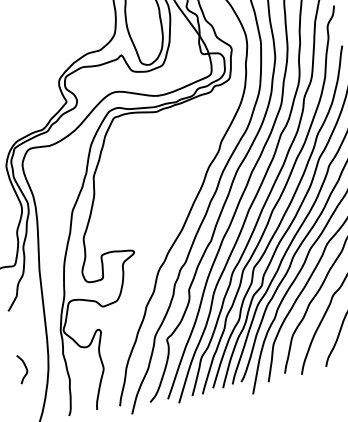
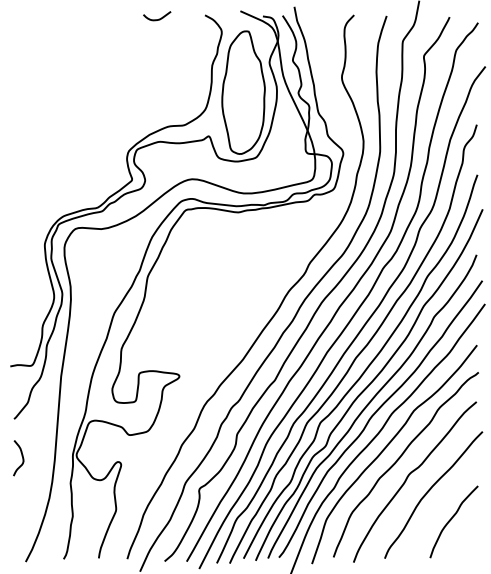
curve: (24, 367) -> (21, 456), moved

